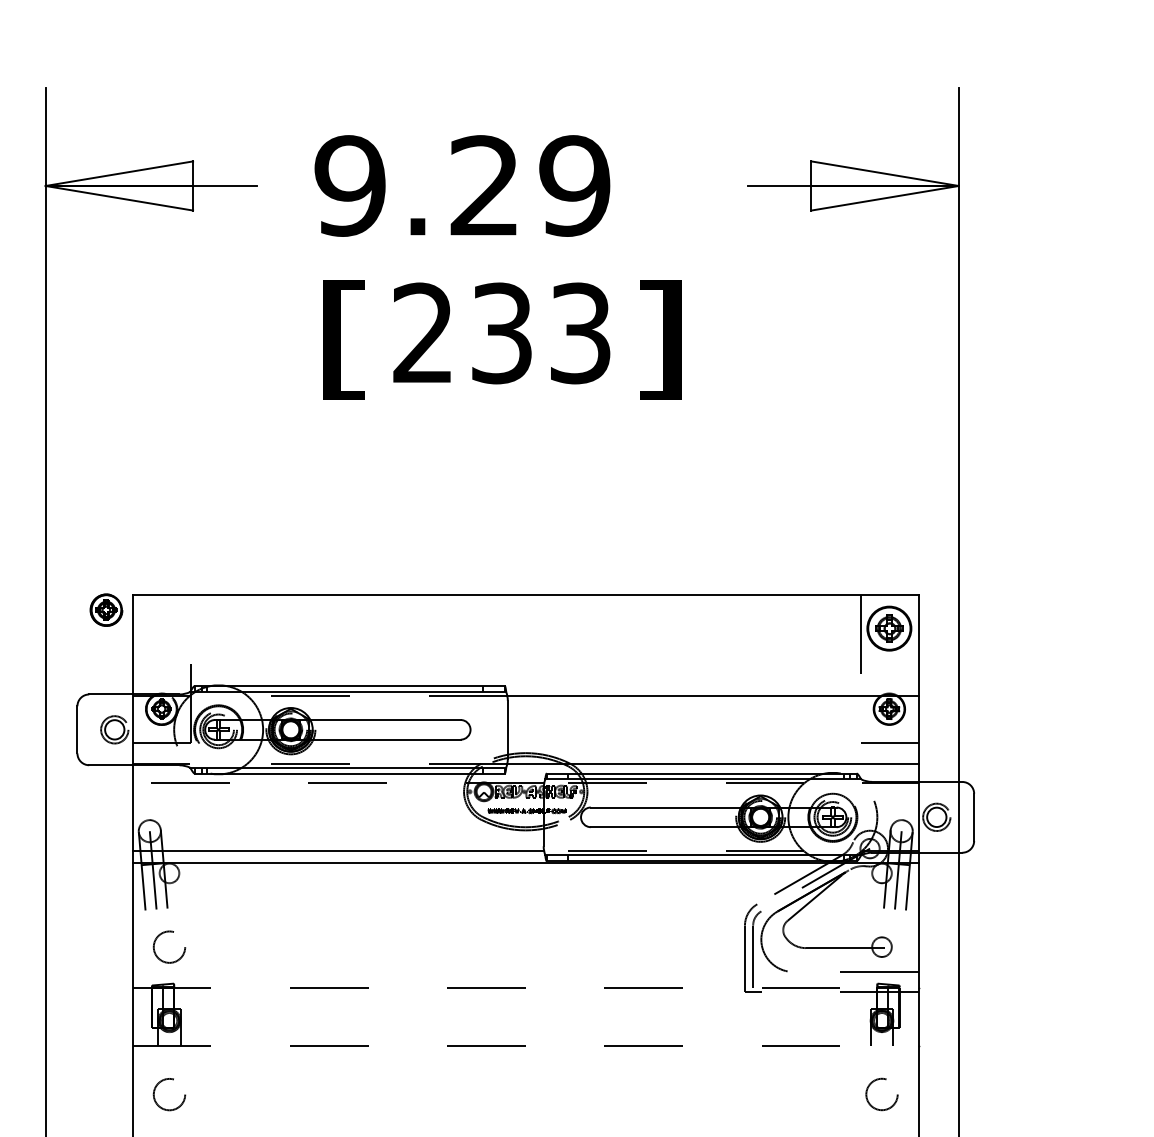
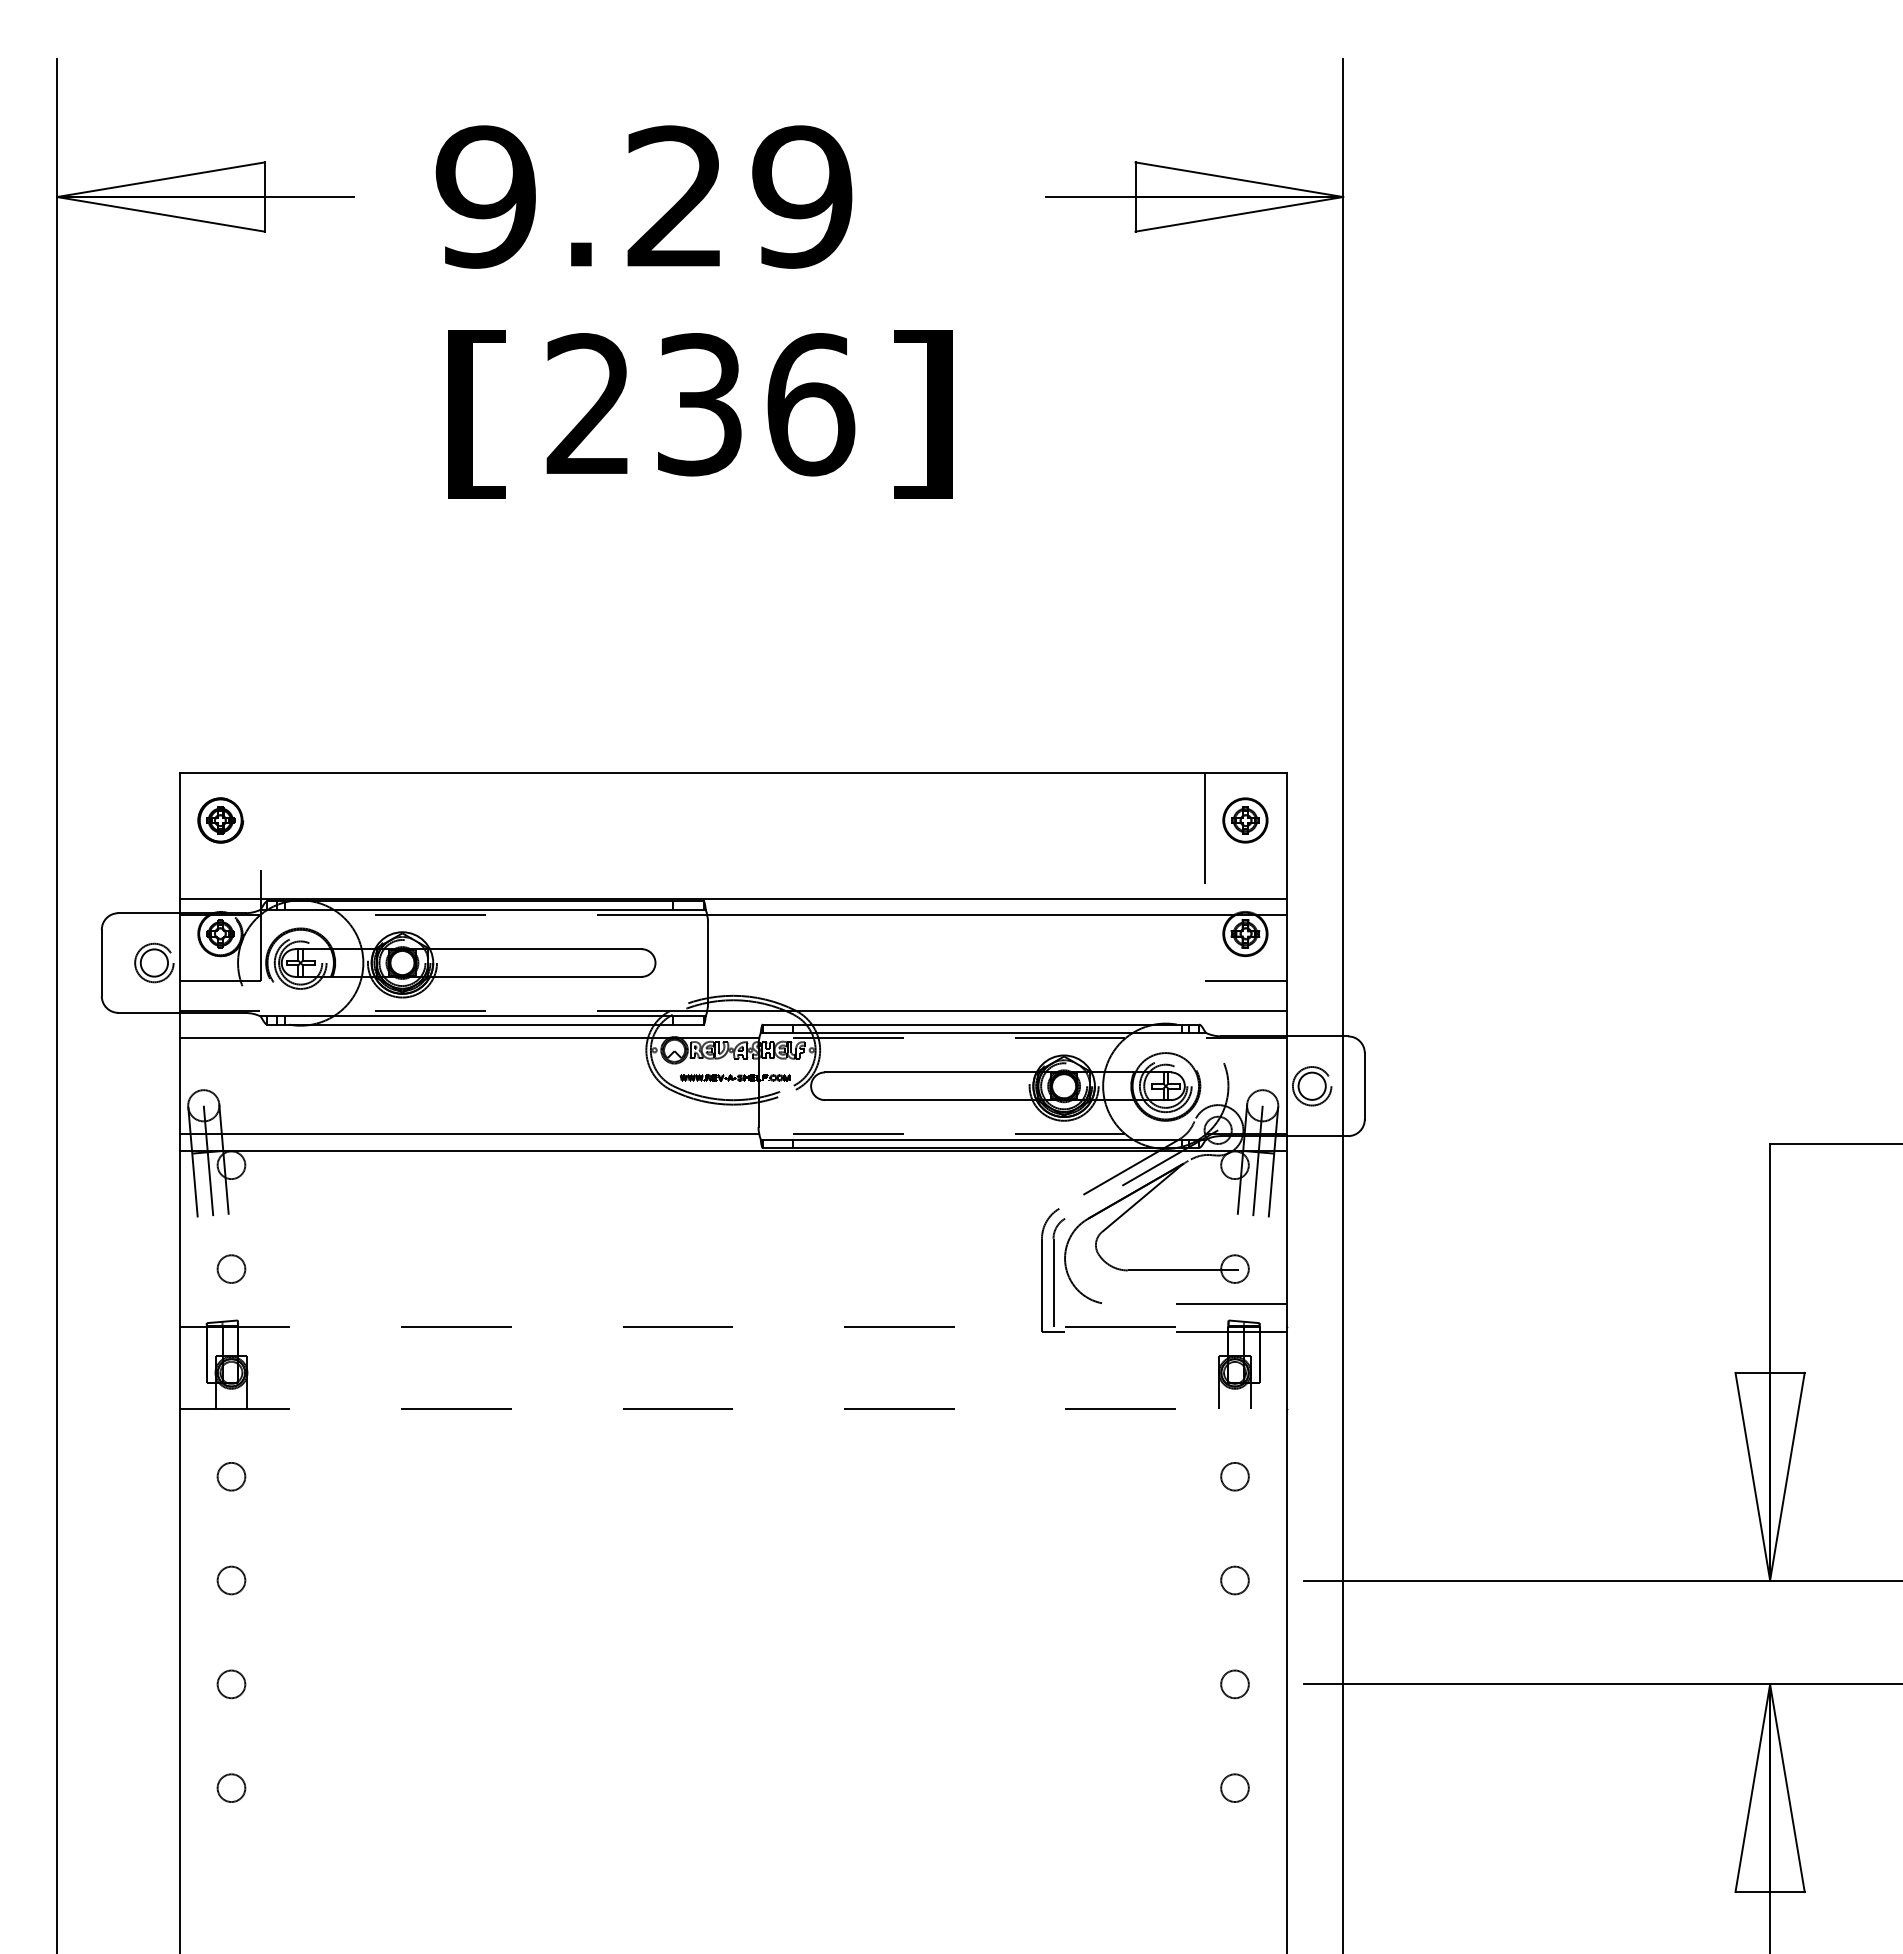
text: (581, 333) -> (811, 404), 233 -> 236
part: (106, 610) -> (220, 820), moved
part: (889, 628) -> (1245, 820), size x0.71
line: (525, 684) -> (732, 898), added
line: (338, 783) -> (469, 1038), dashed -> solid
circle: (169, 946) -> (231, 1268), size x0.62
circle: (169, 1094) -> (231, 1476), size x0.62
circle: (881, 1094) -> (1234, 1476), size x0.62

